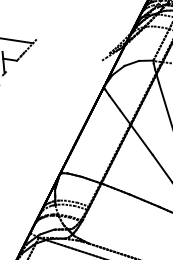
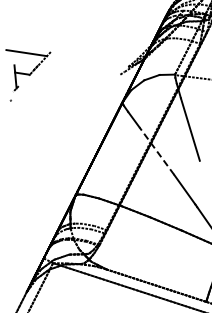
line: (136, 132) -> (156, 151), solid -> dashed

